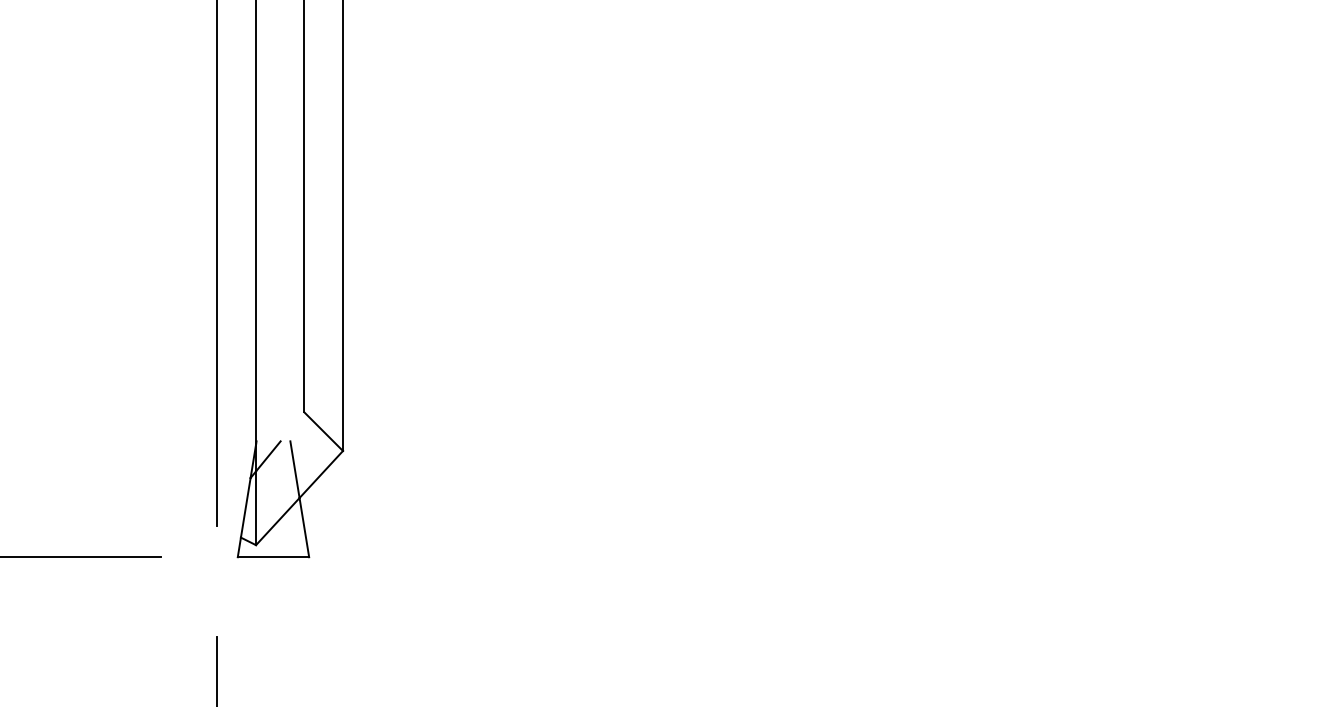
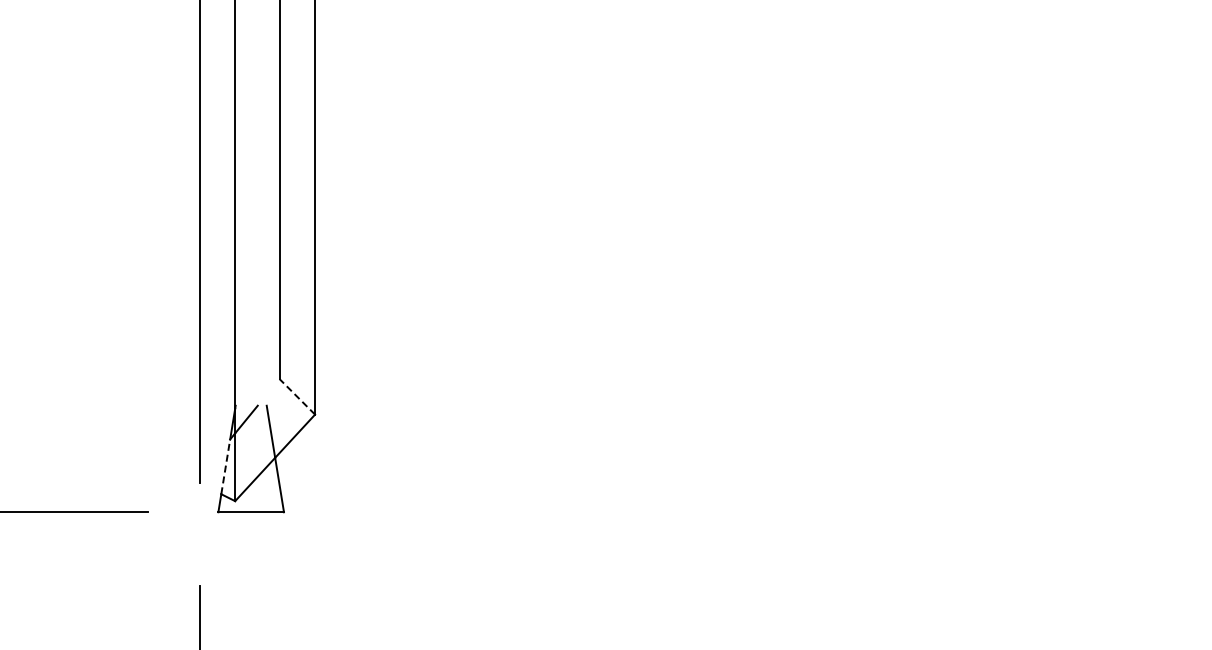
line: (323, 431) -> (297, 396), solid -> dashed
line: (245, 507) -> (225, 466), solid -> dashed

